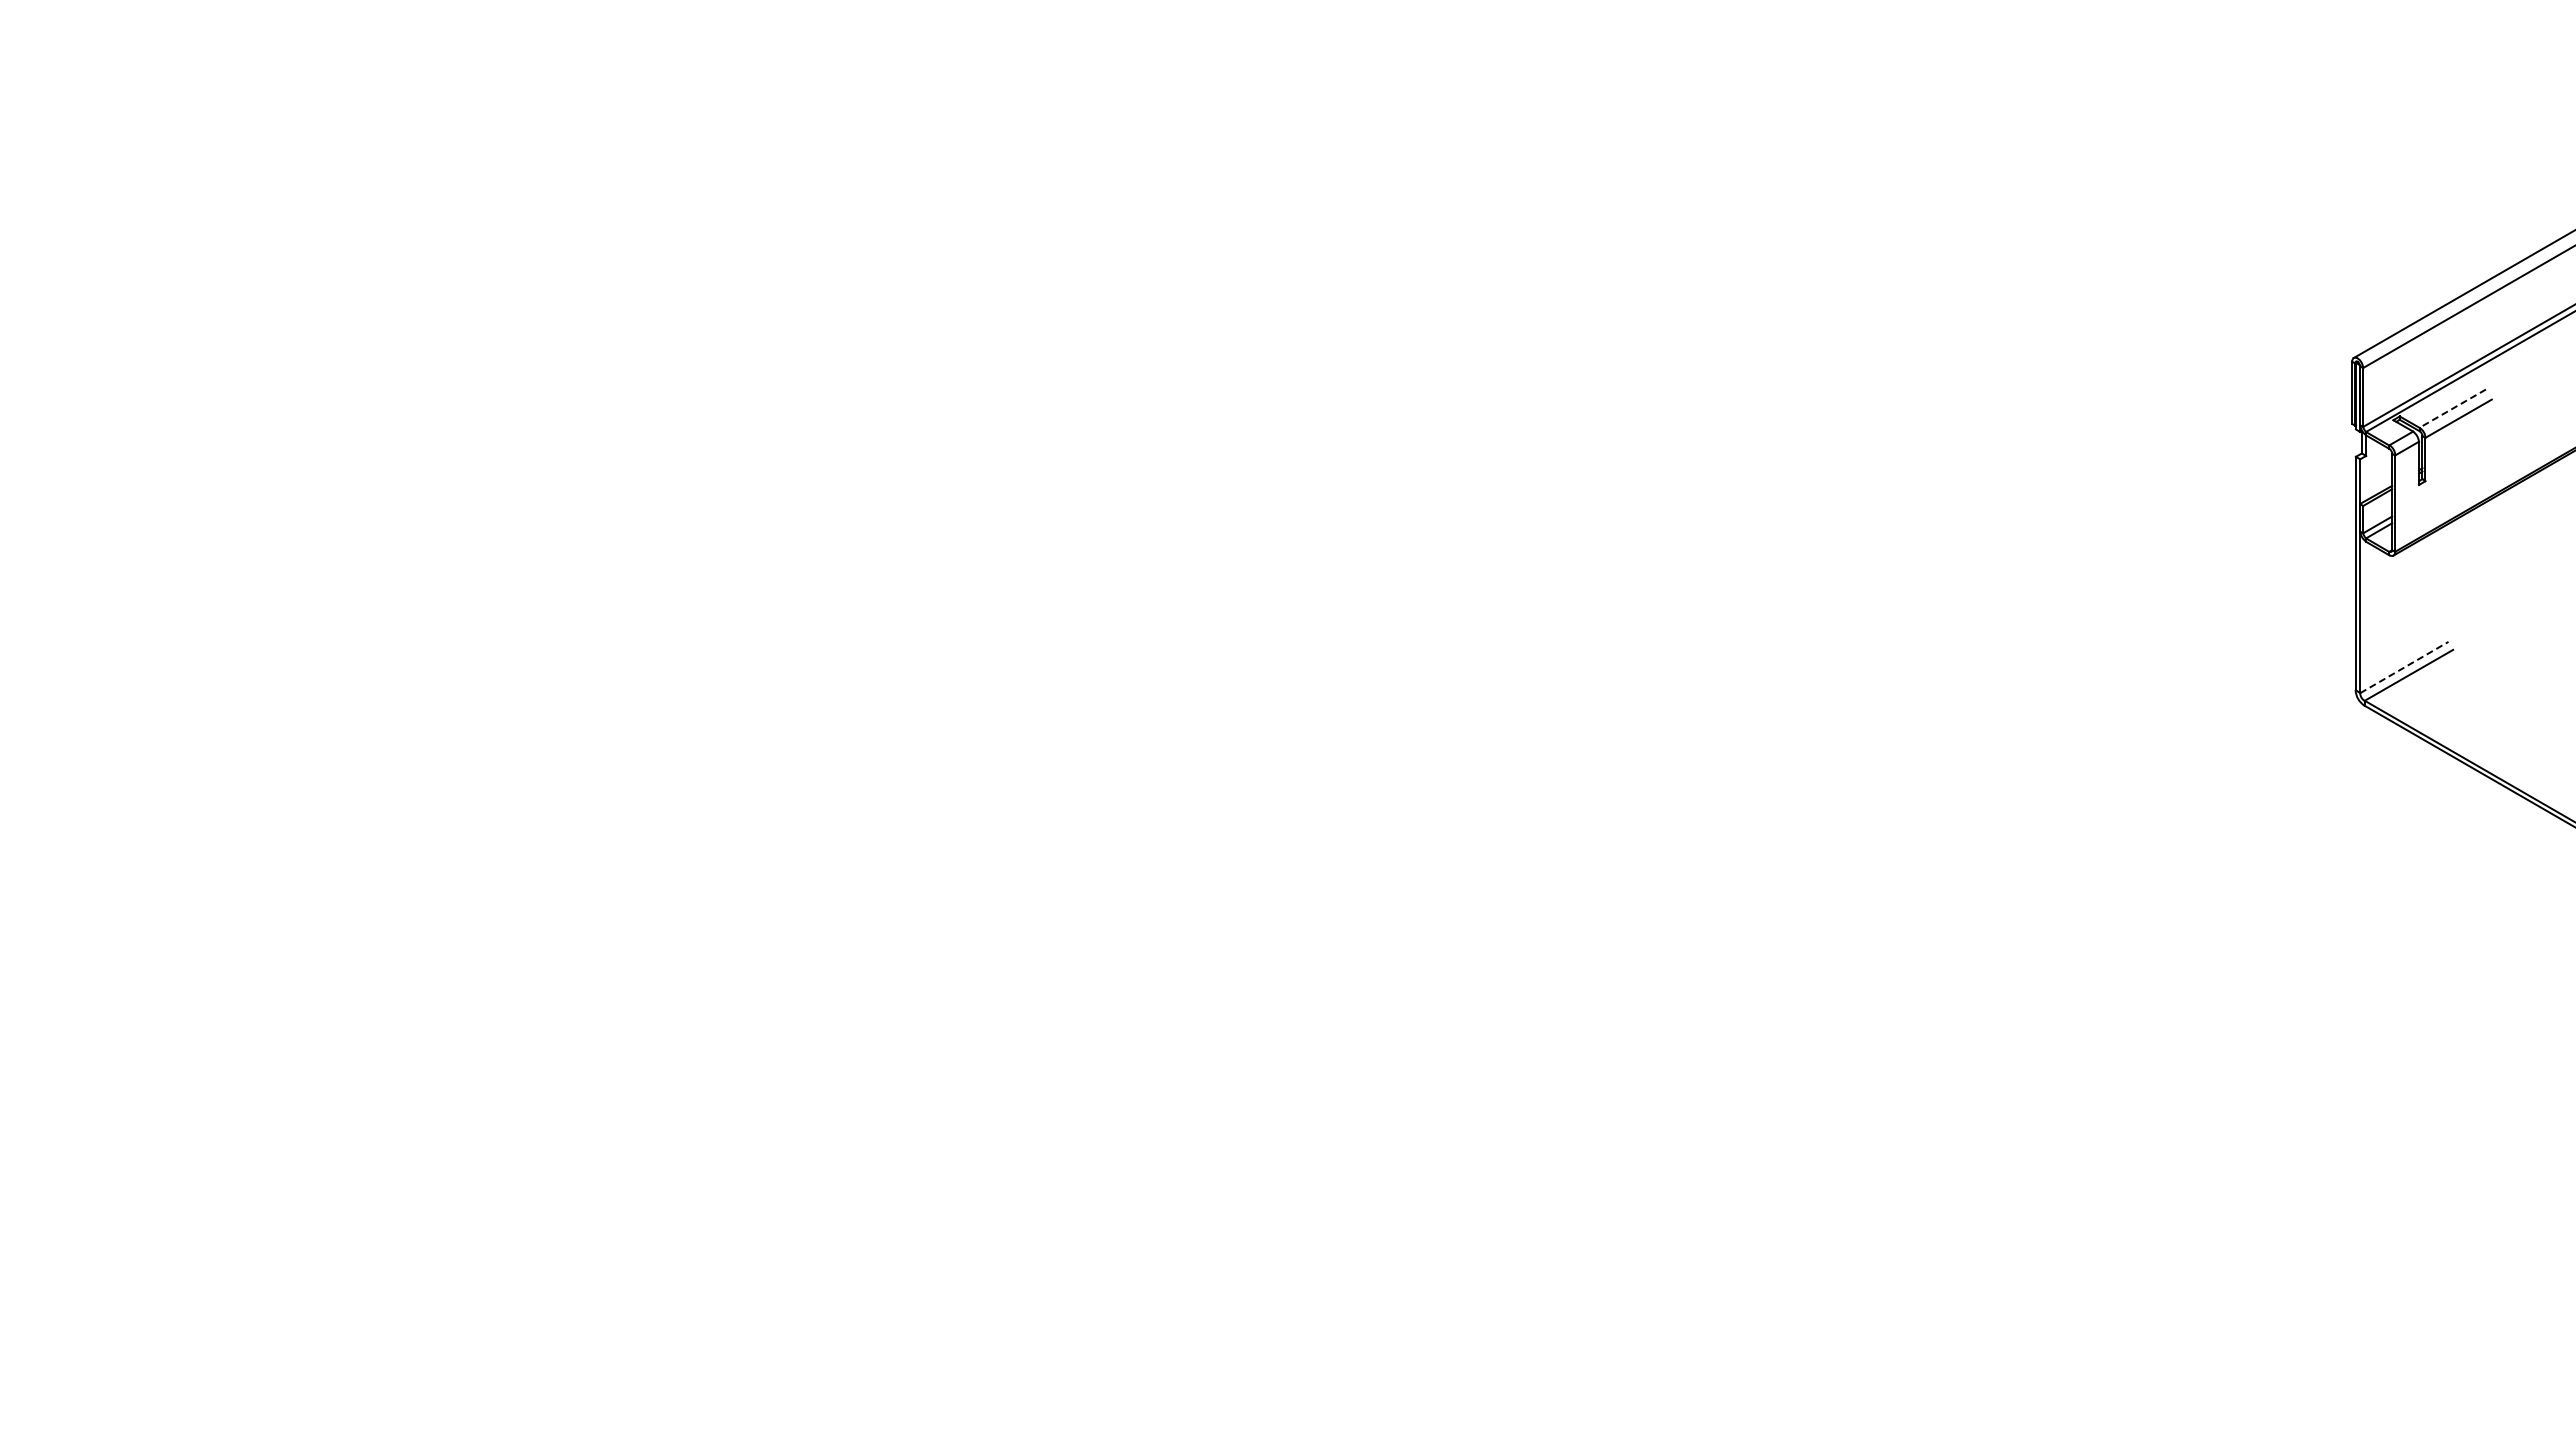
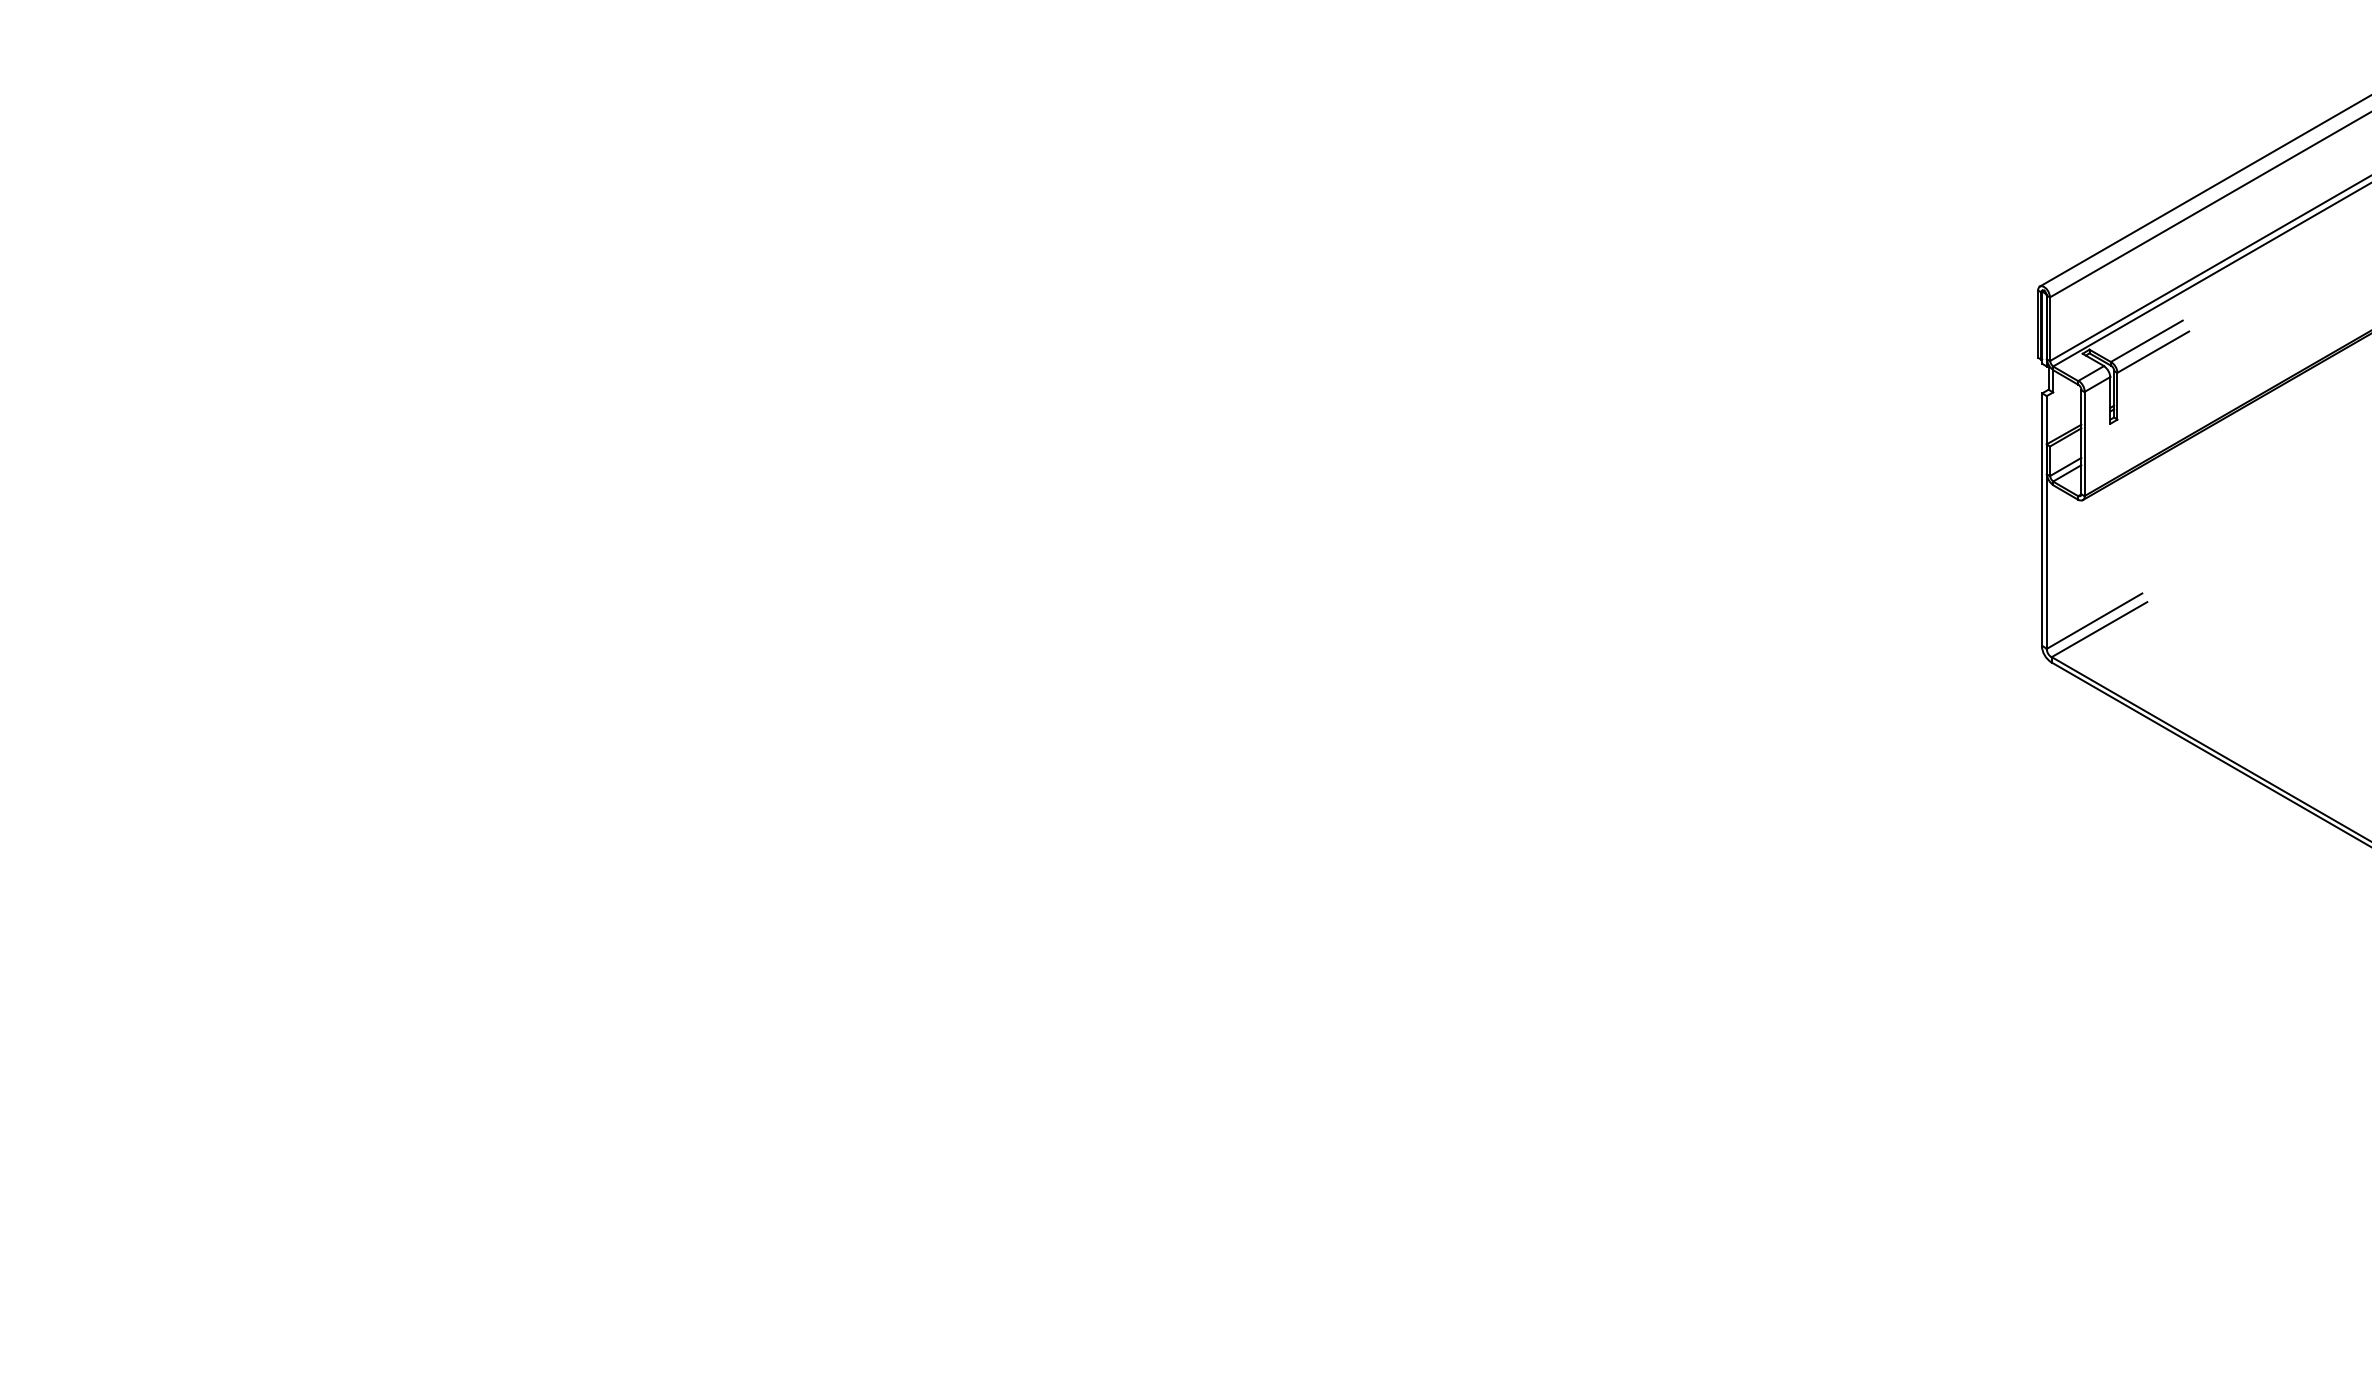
line: (2452, 408) -> (2146, 341), dashed -> solid
line: (2404, 667) -> (2094, 621), dashed -> solid

